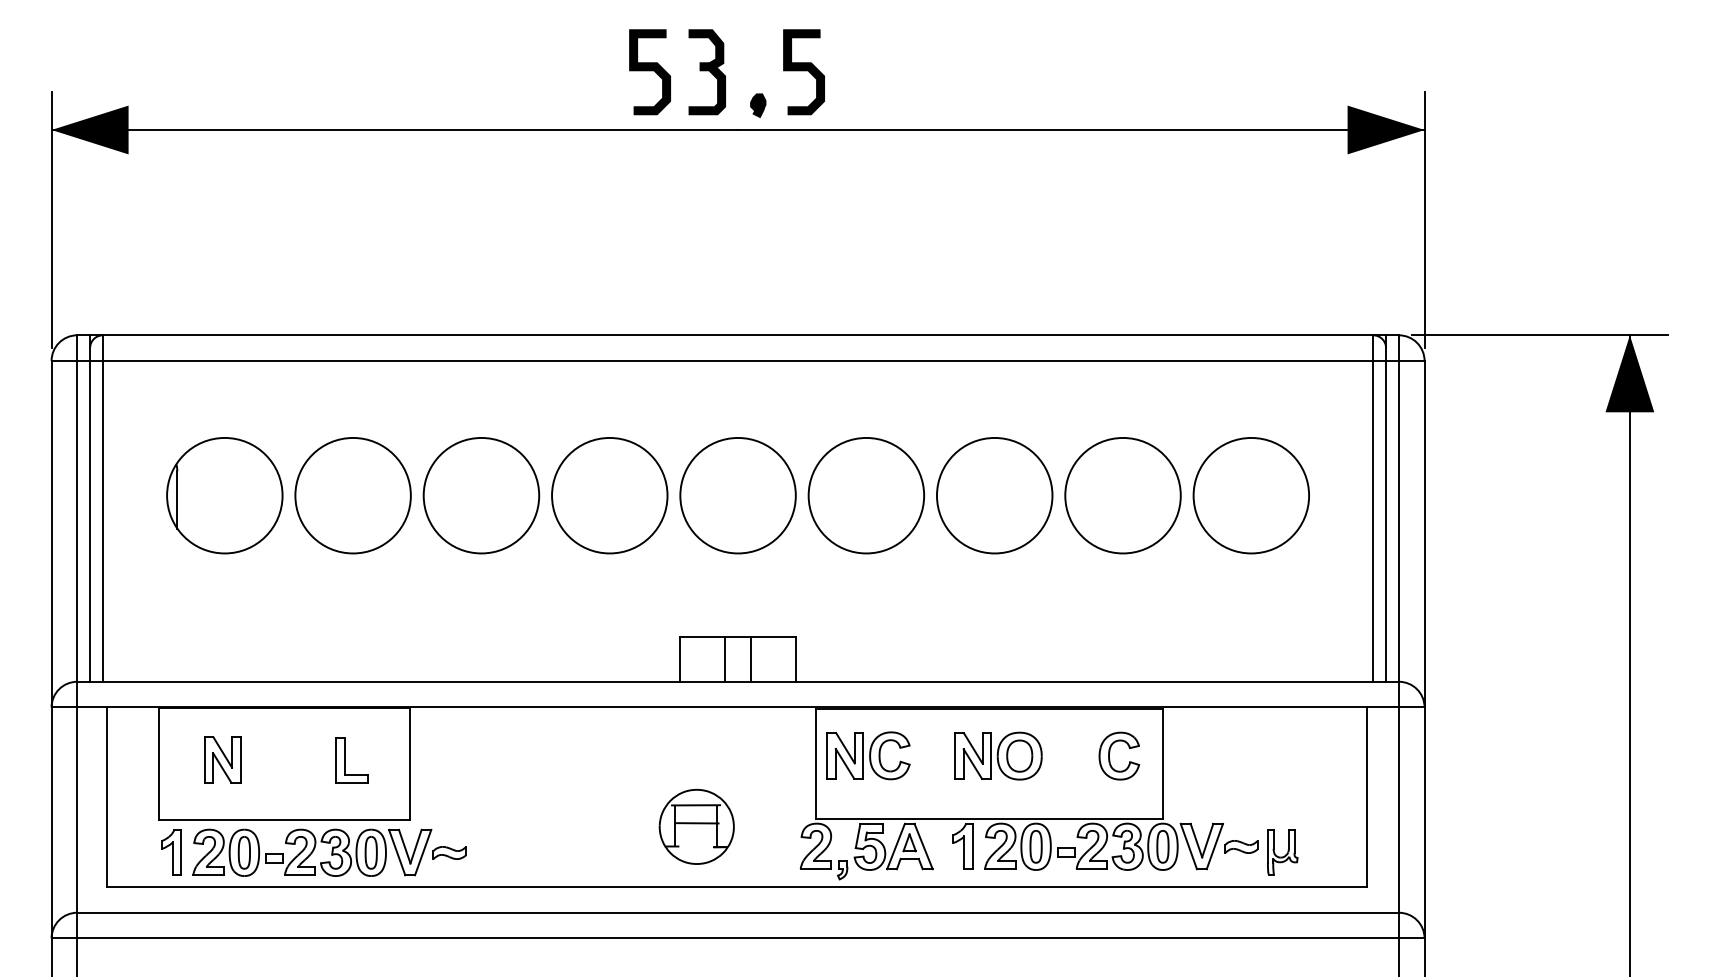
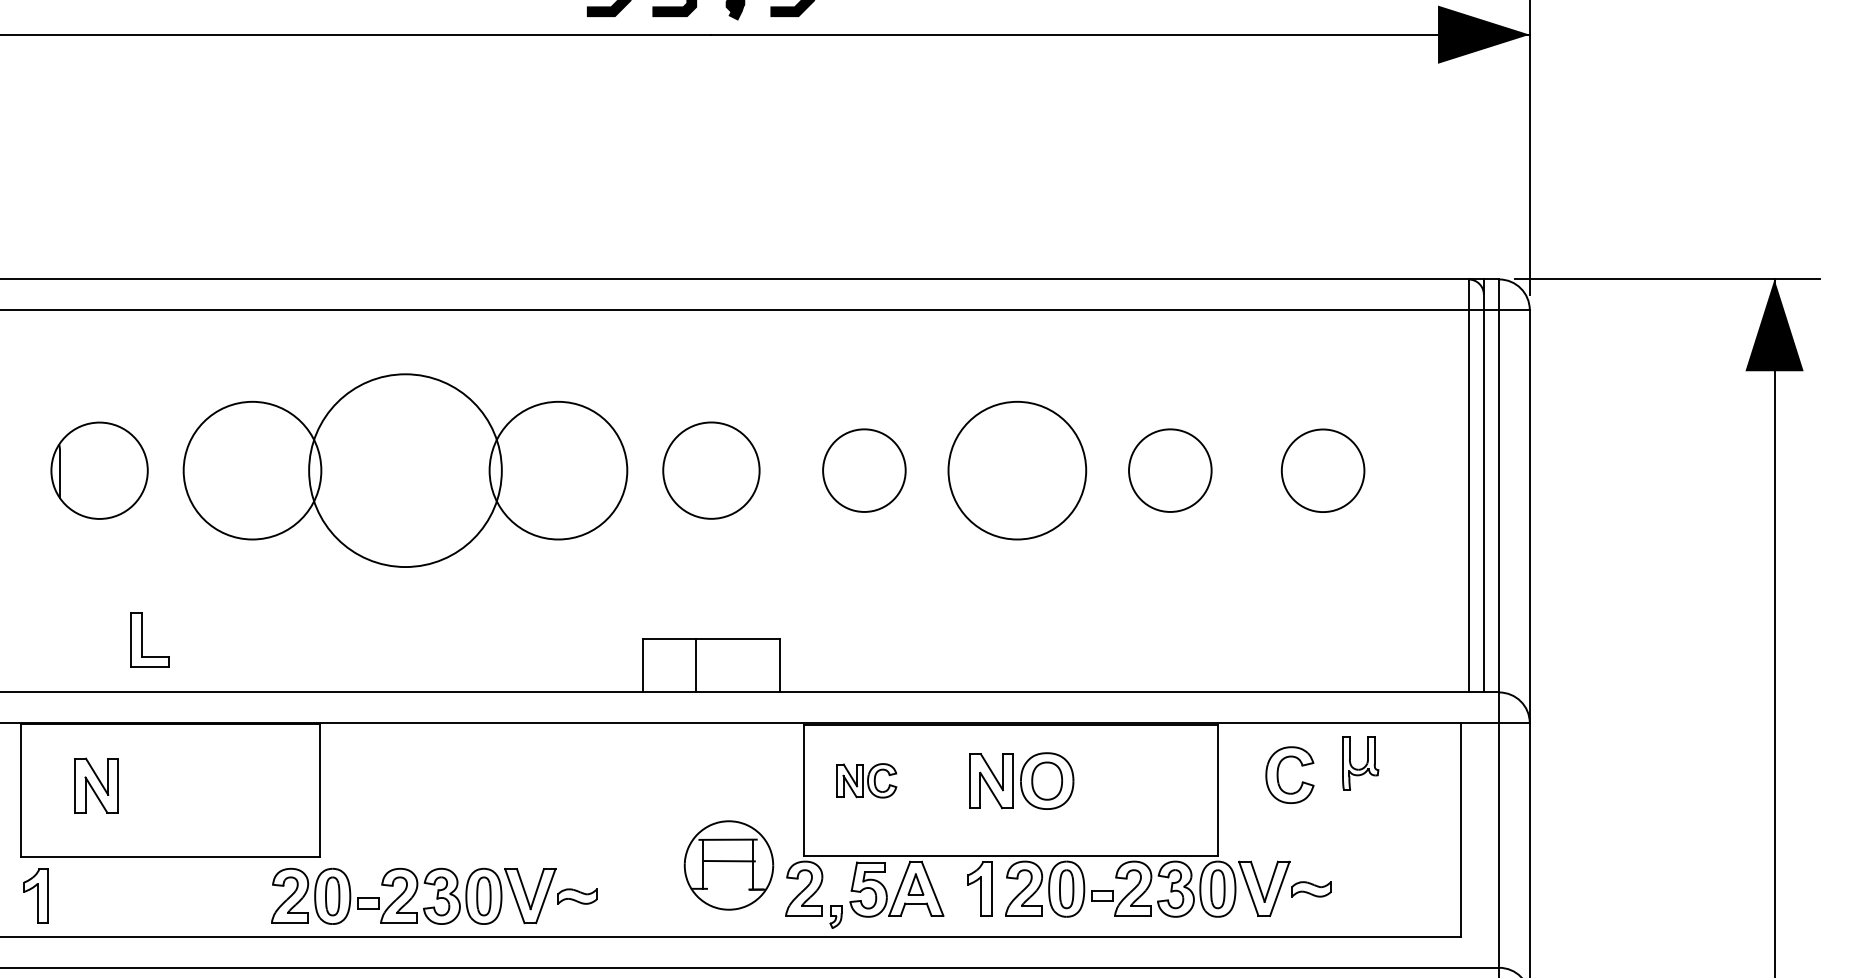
part: (224, 495) -> (99, 470), size x0.7
circle: (481, 495) -> (405, 470), size x1.4
circle: (737, 495) -> (710, 470), size x0.7
circle: (866, 495) -> (864, 470), size x0.6
circle: (1122, 495) -> (1169, 470), size x0.6
circle: (1250, 495) -> (1322, 470), size x0.6
line: (750, 658) -> (726, 664), removed
part: (1110, 752) -> (1279, 770), moved
part: (868, 755) -> (866, 780), size x0.6
part: (351, 760) -> (149, 639), moved
part: (696, 826) -> (728, 865), moved
part: (329, 852) -> (434, 895), moved
part: (1282, 852) -> (1360, 763), moved

